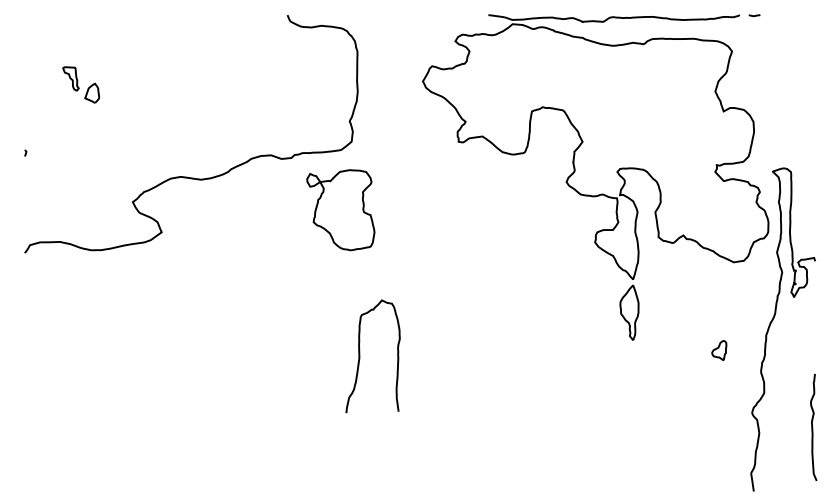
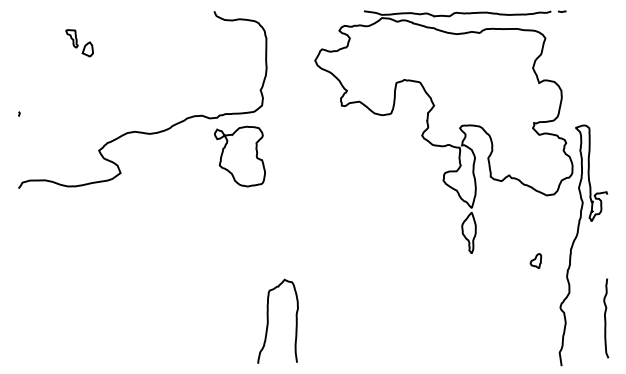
part: (81, 85) -> (79, 43), moved
part: (340, 210) -> (239, 156), moved
curve: (360, 355) -> (268, 320), moved

